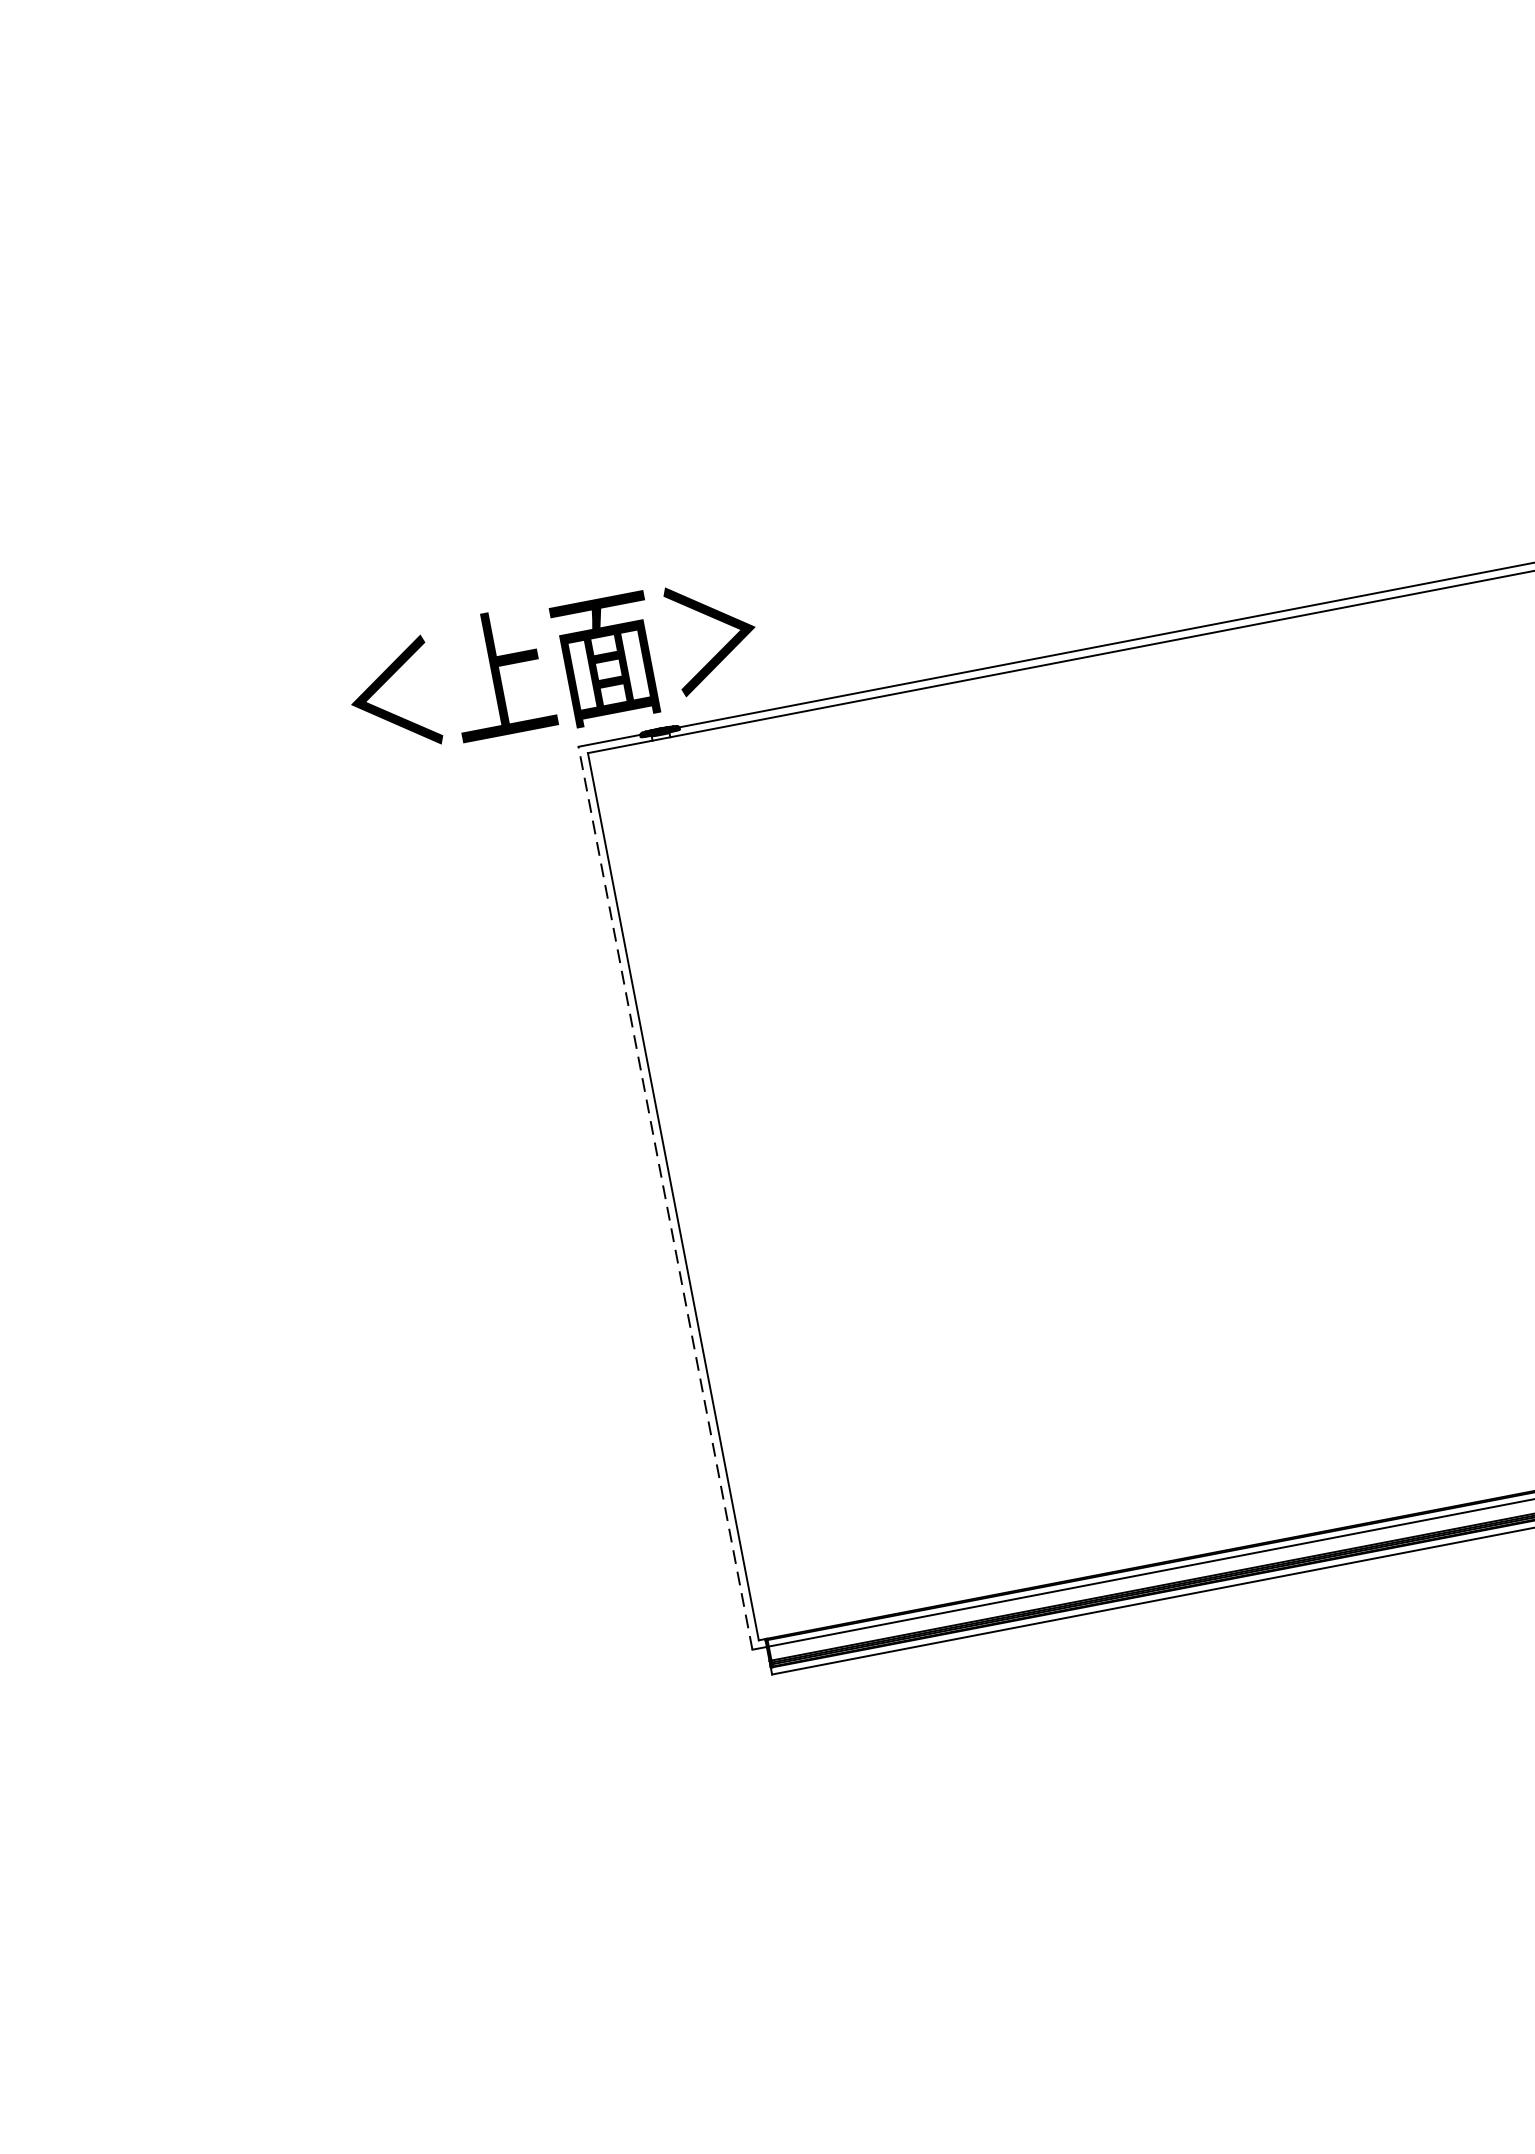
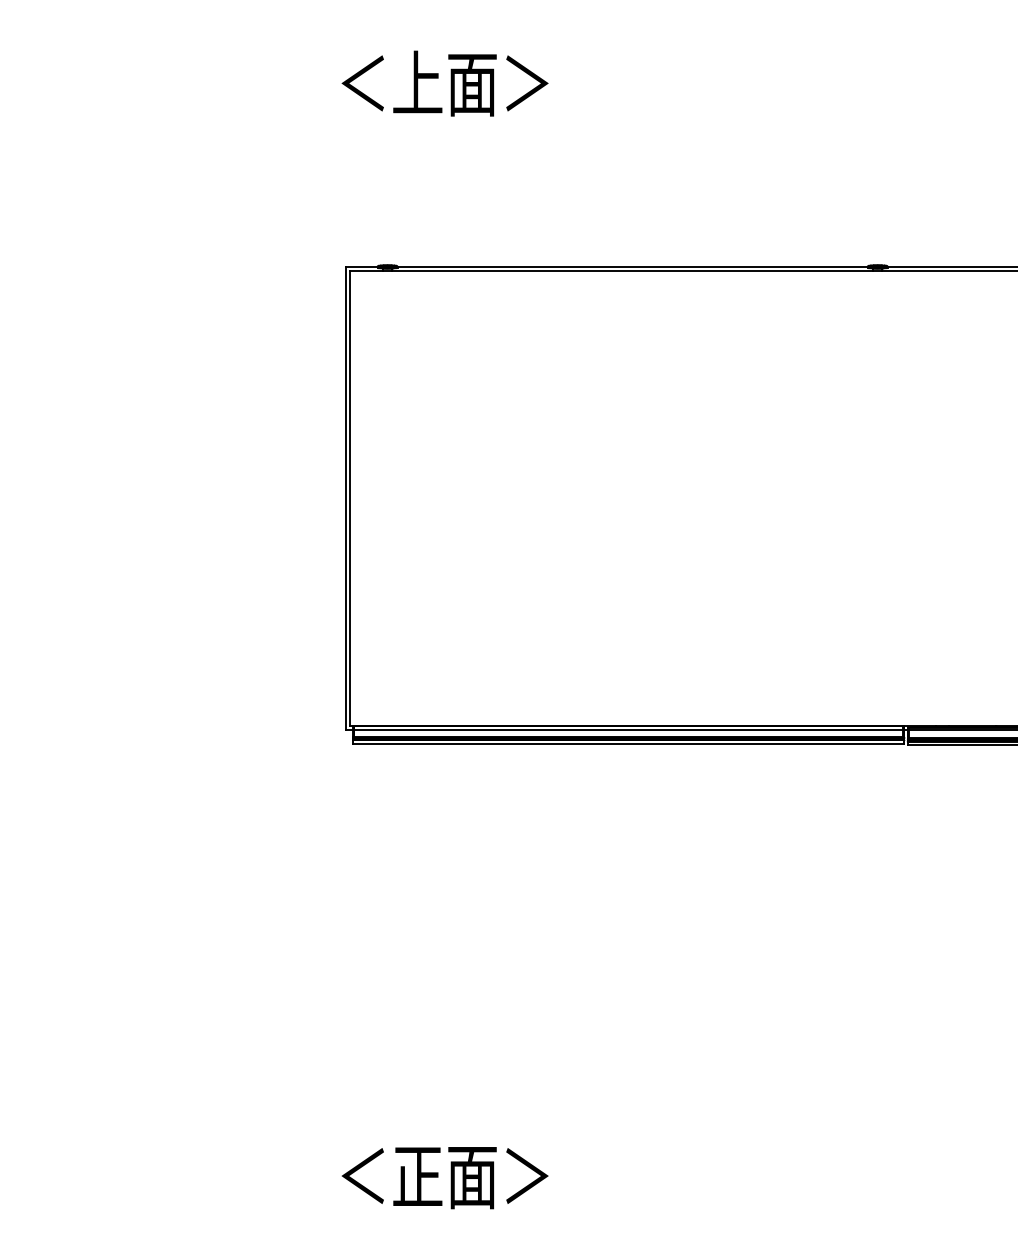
text: (552, 666) -> (444, 83), moved
line: (664, 1197) -> (345, 497), dashed -> solid

